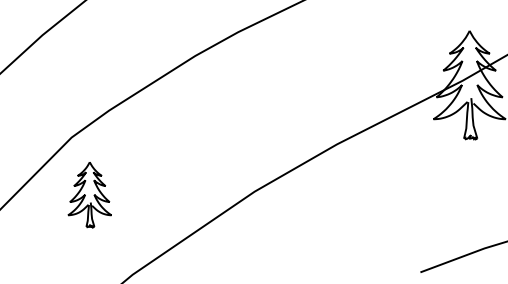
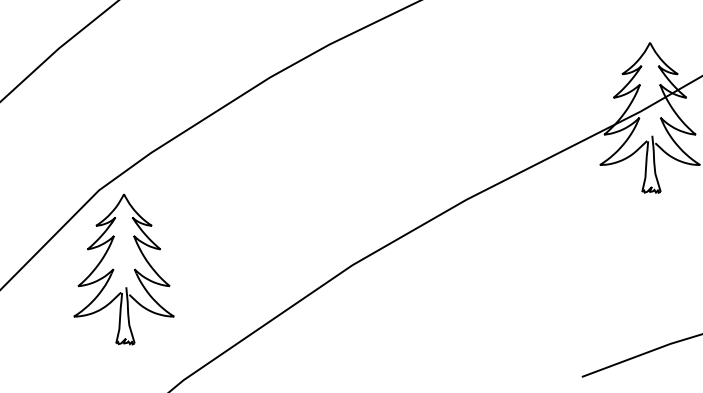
part: (89, 194) -> (123, 269), size x1.67

